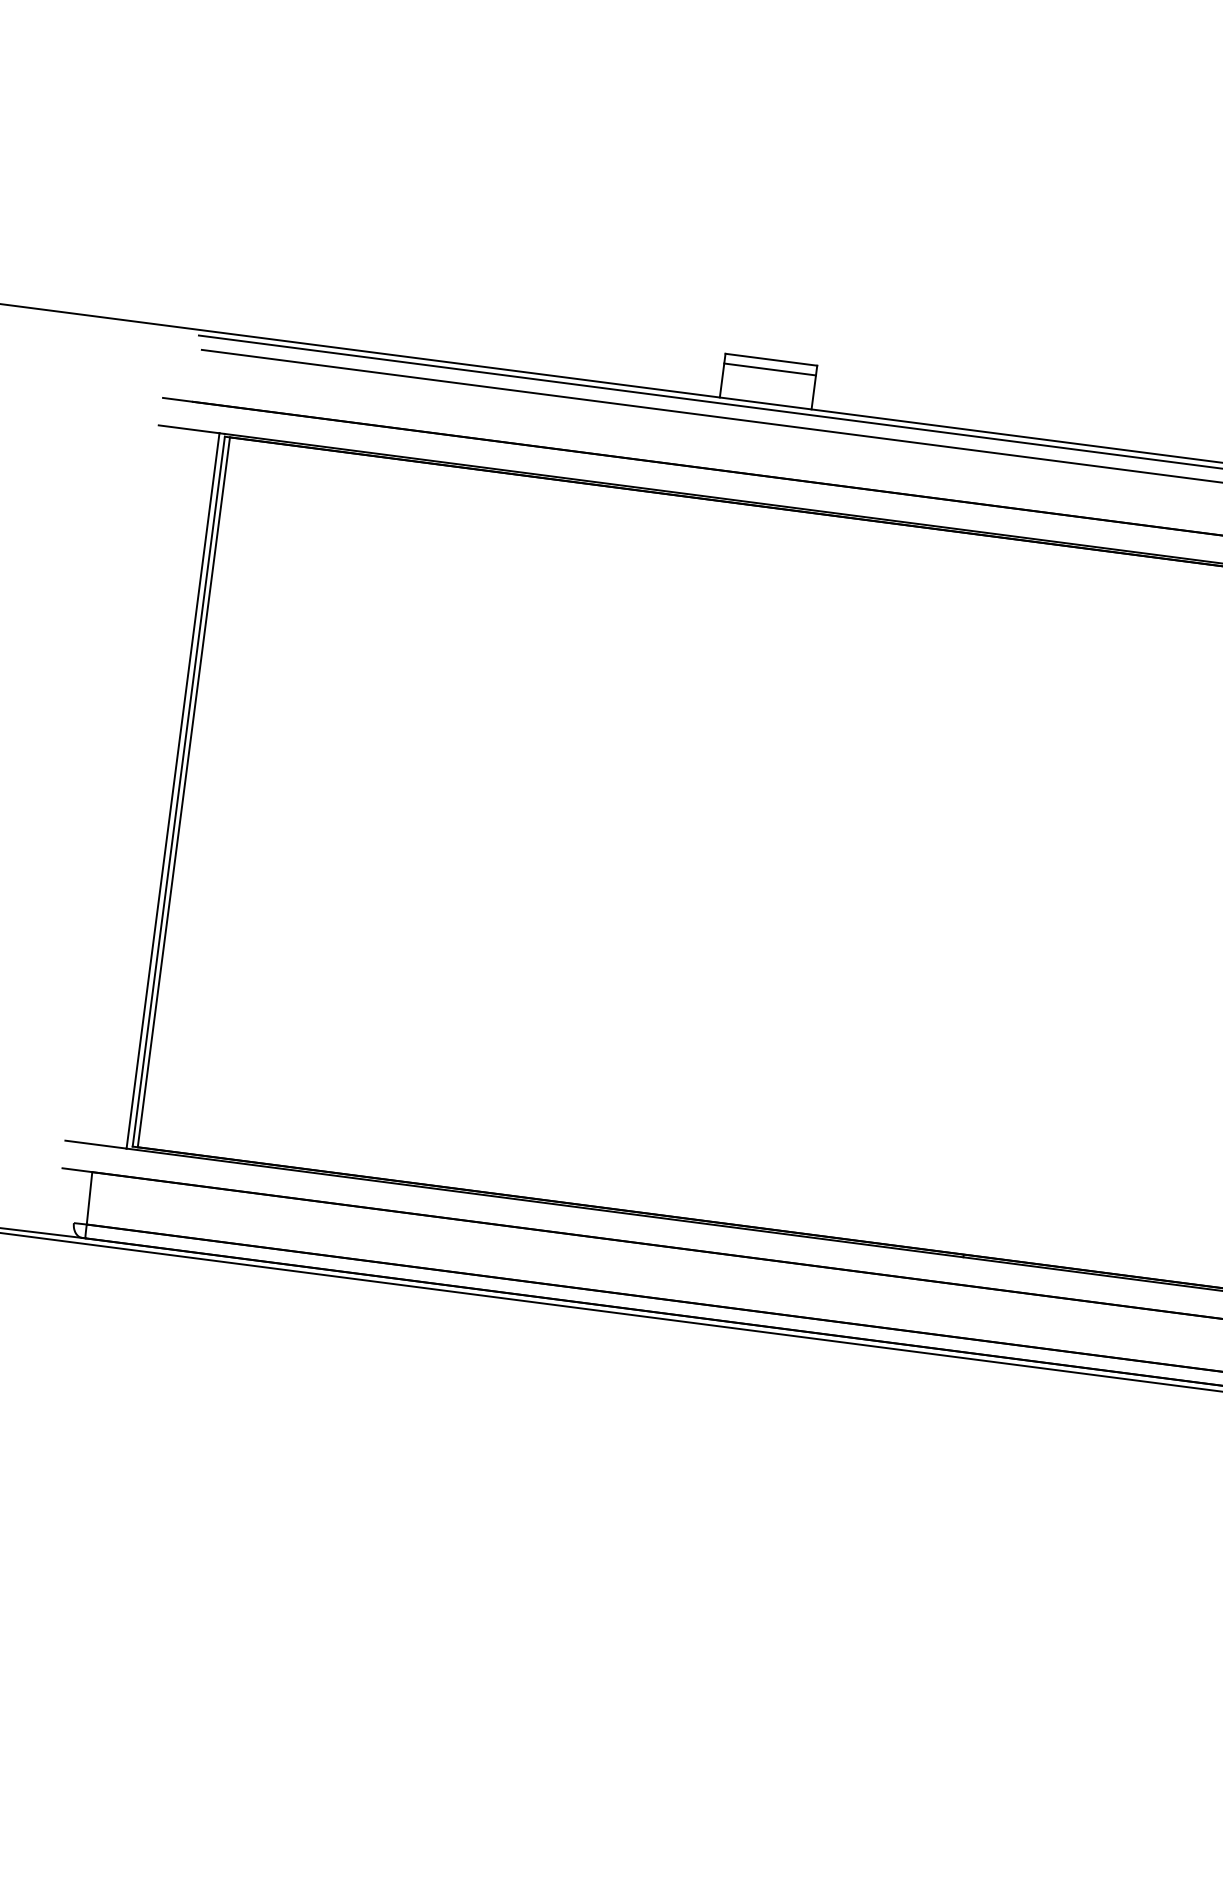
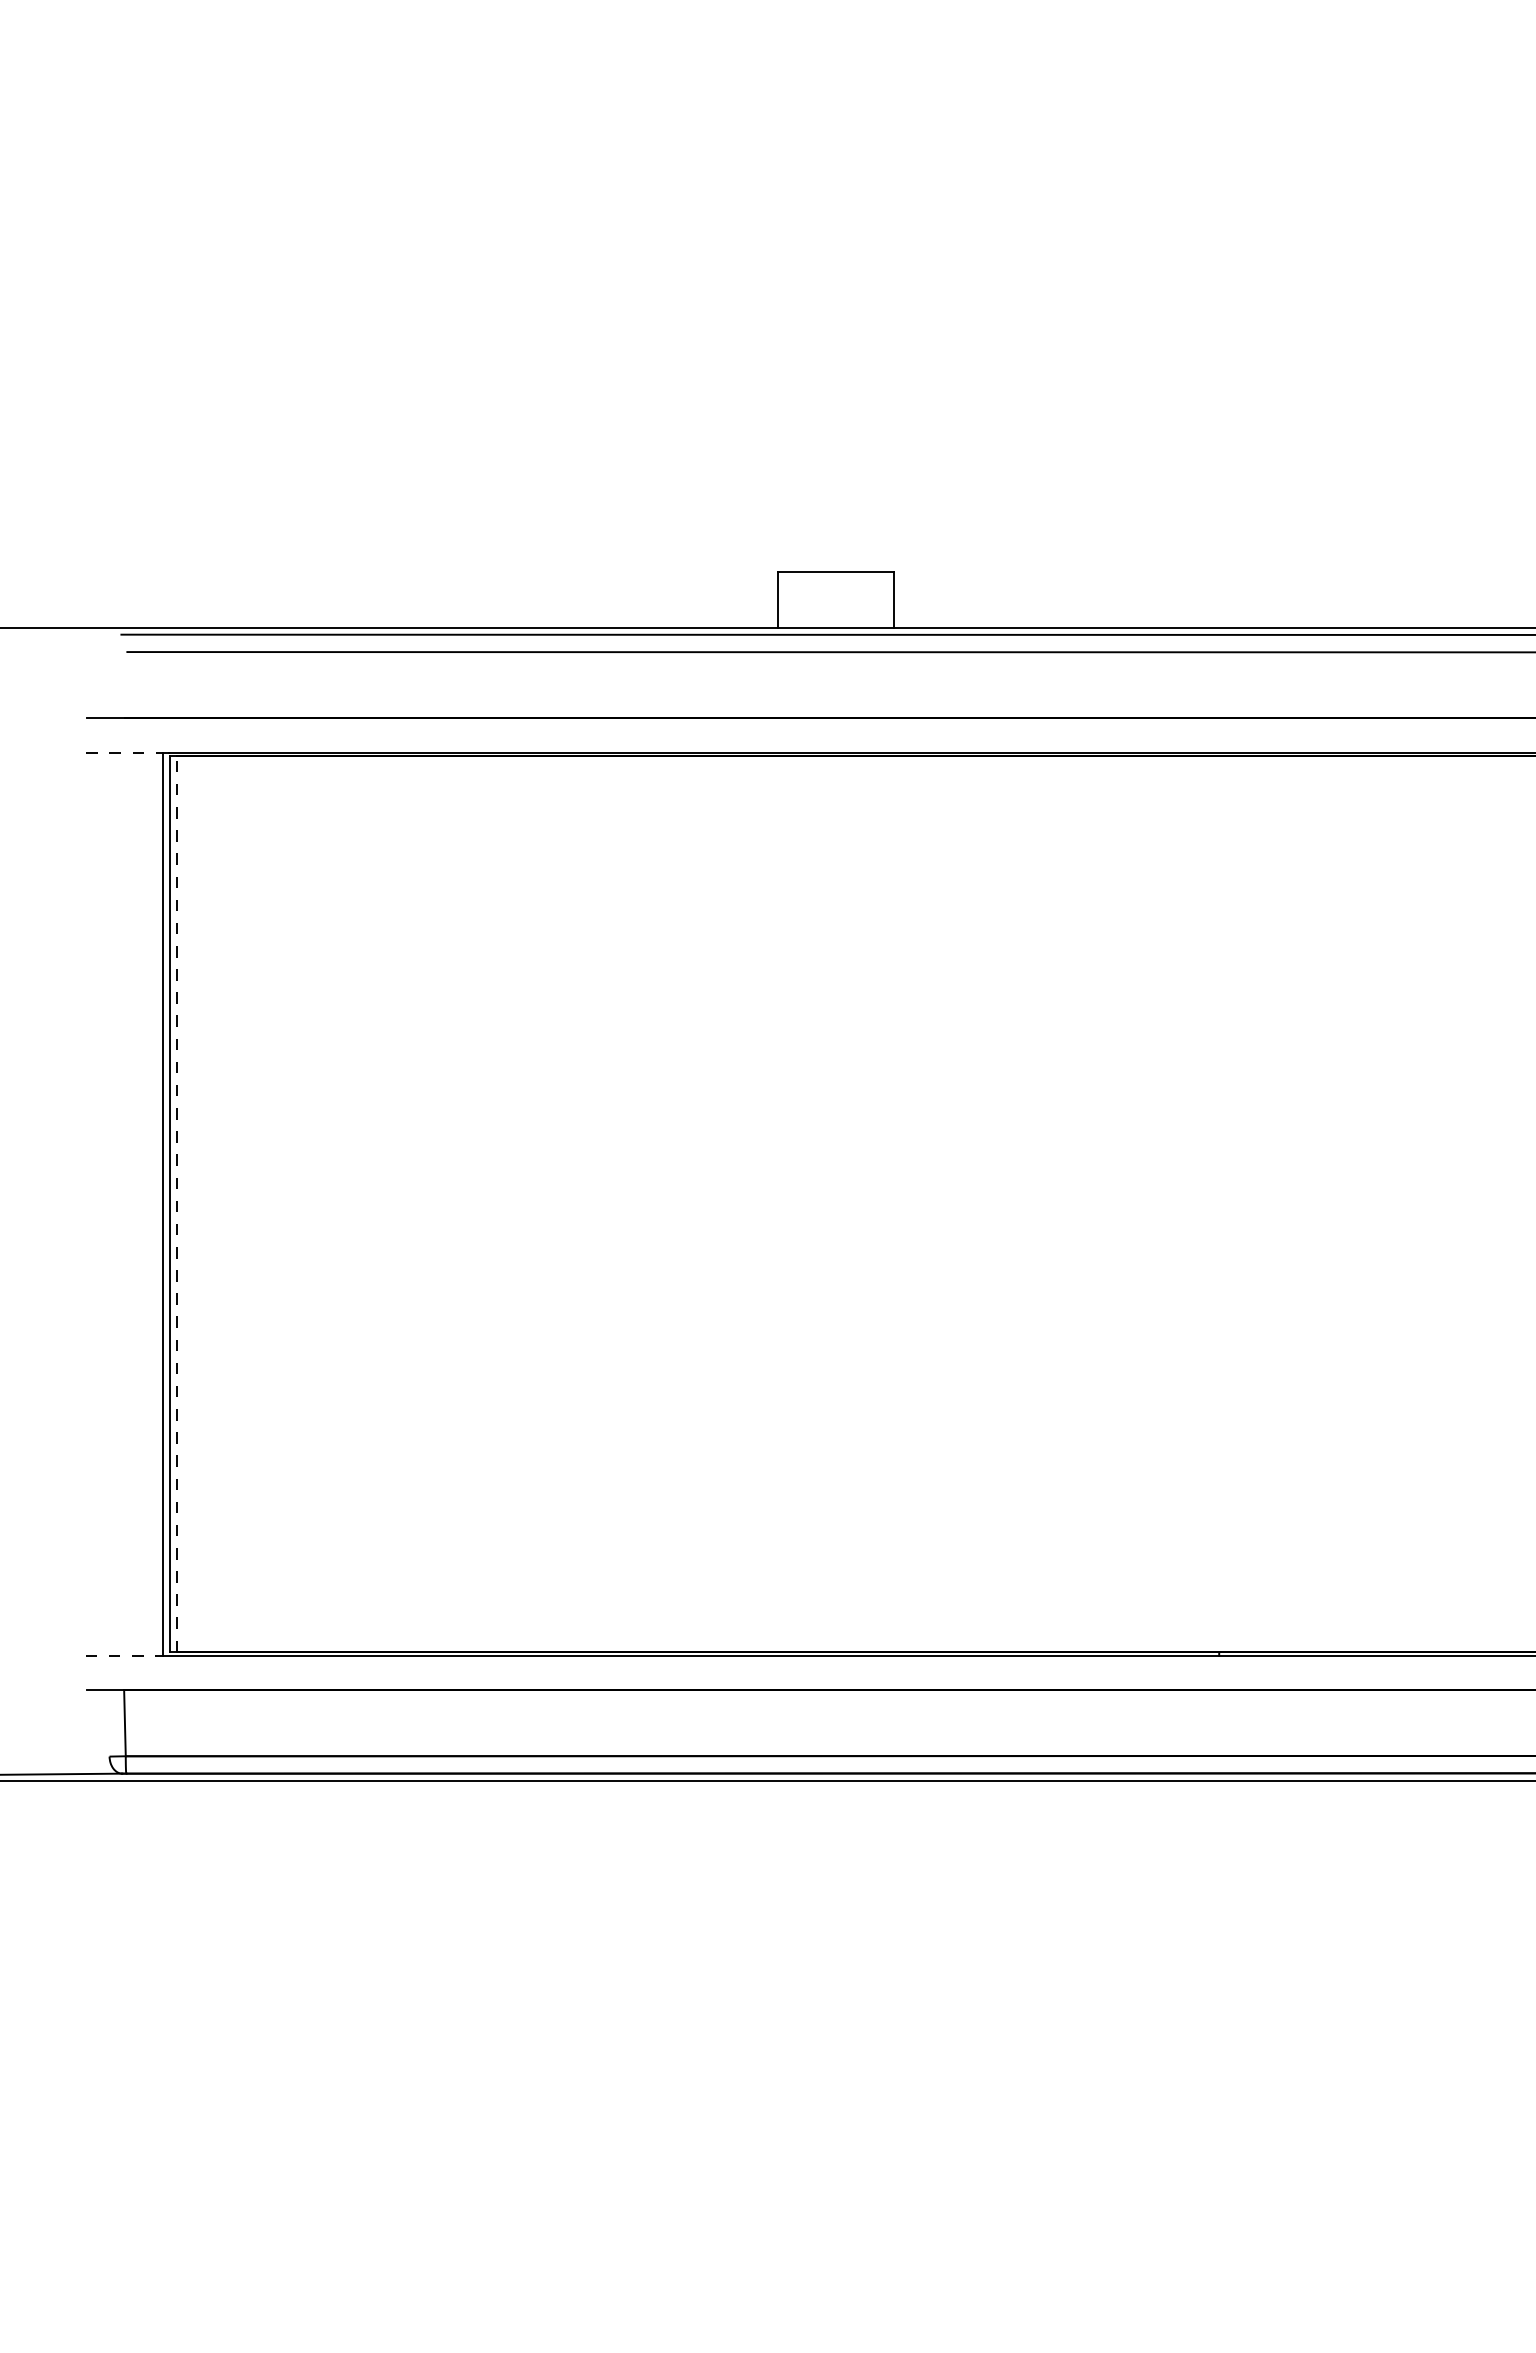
line: (770, 369) -> (836, 584), removed
line: (189, 429) -> (125, 752), solid -> dashed
line: (183, 791) -> (176, 1203), solid -> dashed
line: (96, 1144) -> (124, 1655), solid -> dashed

